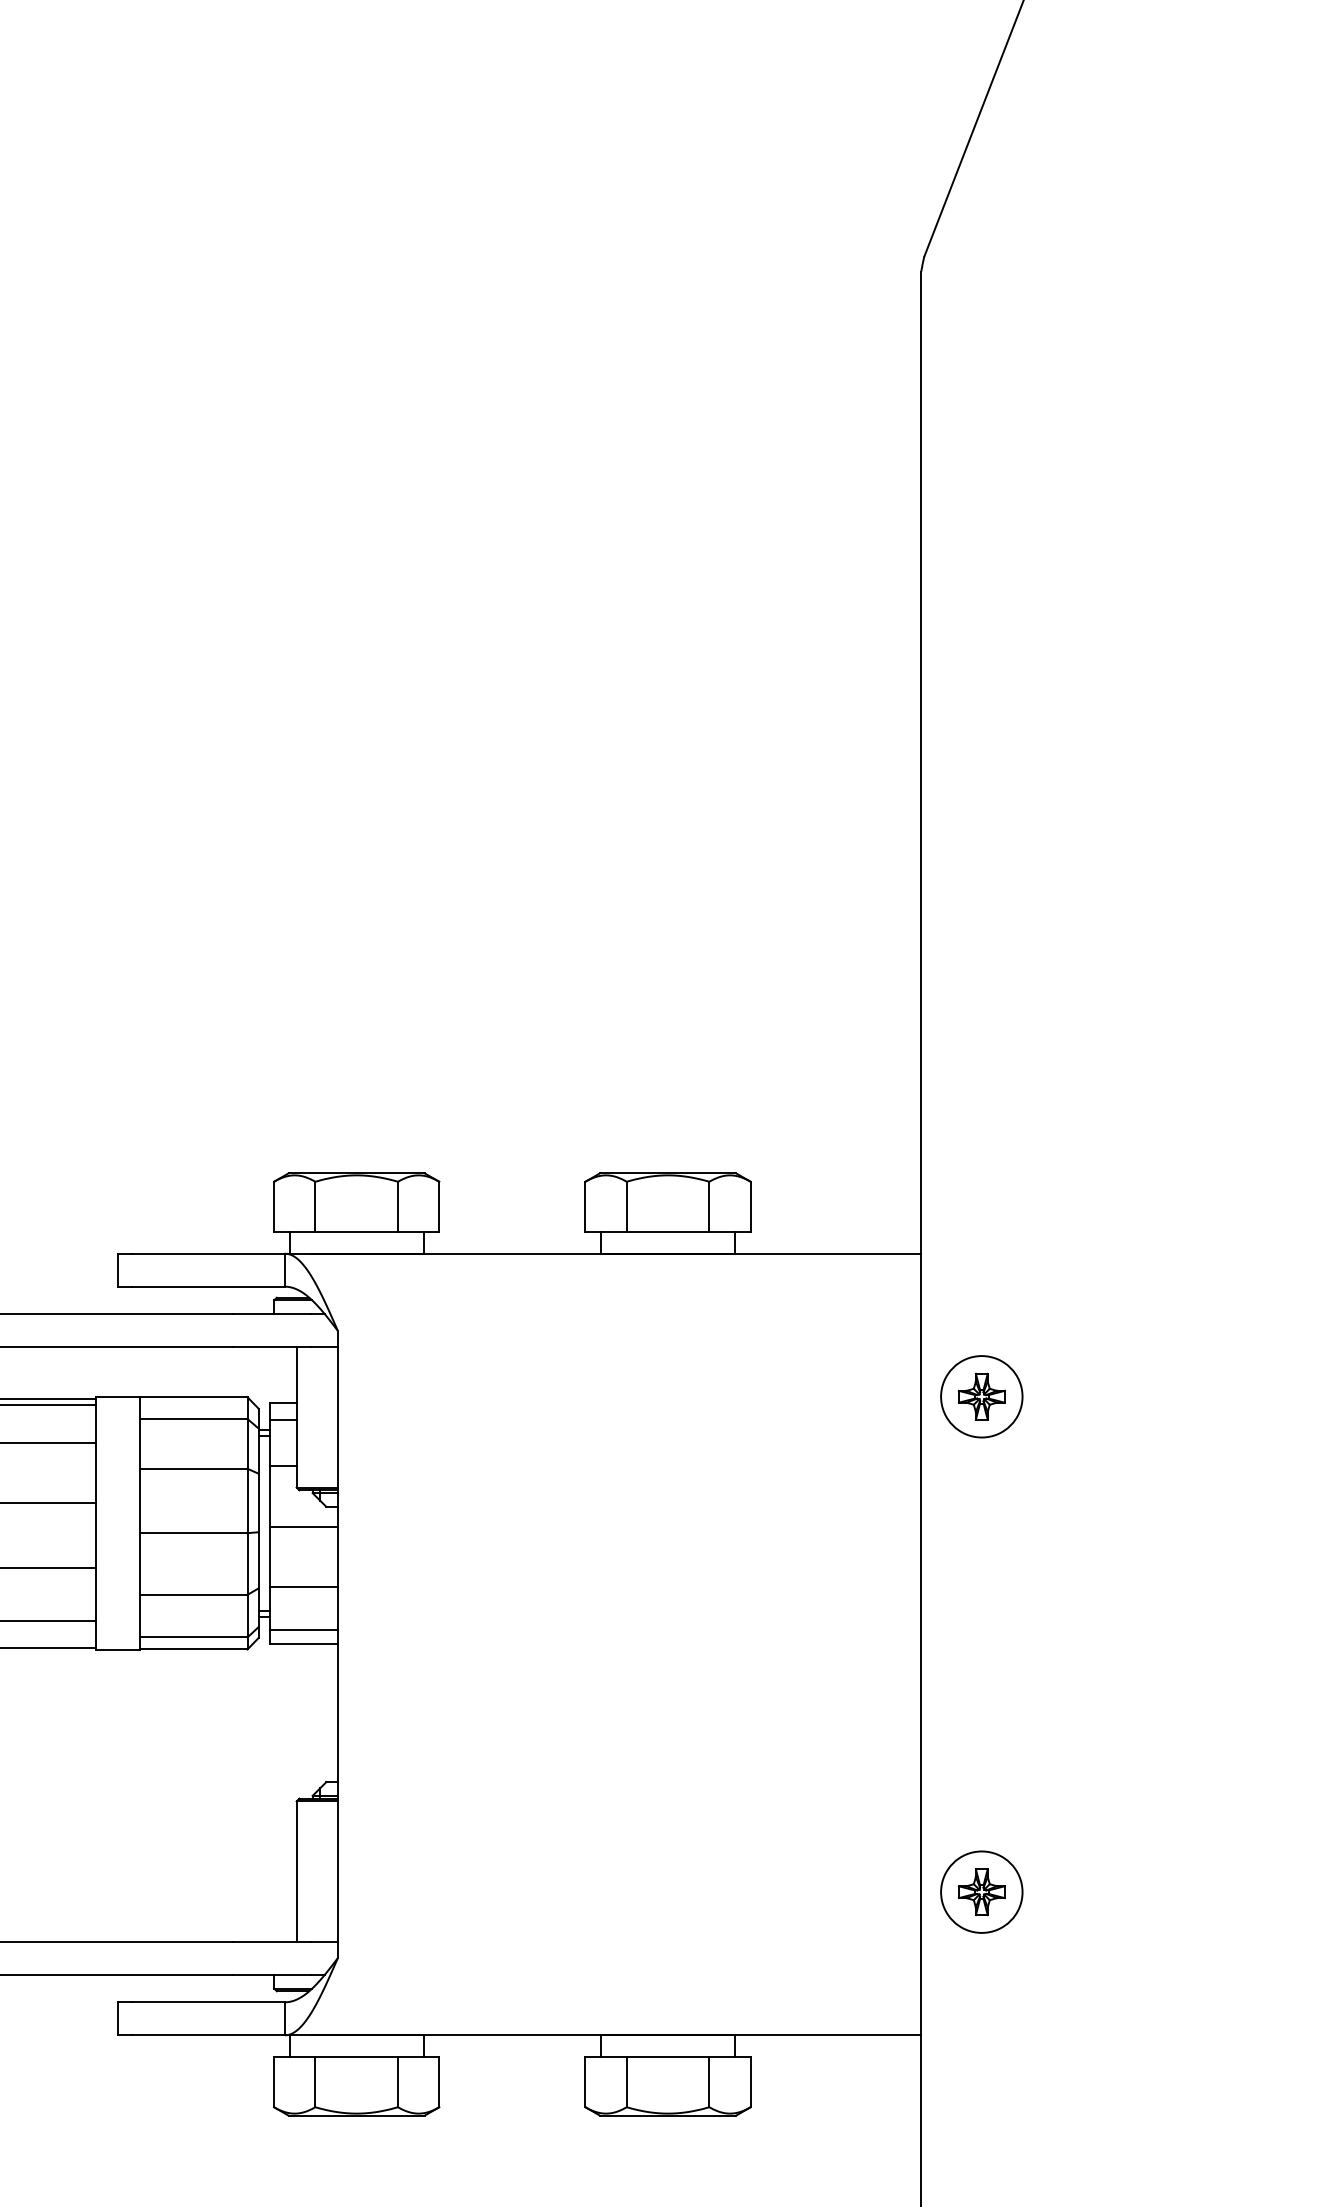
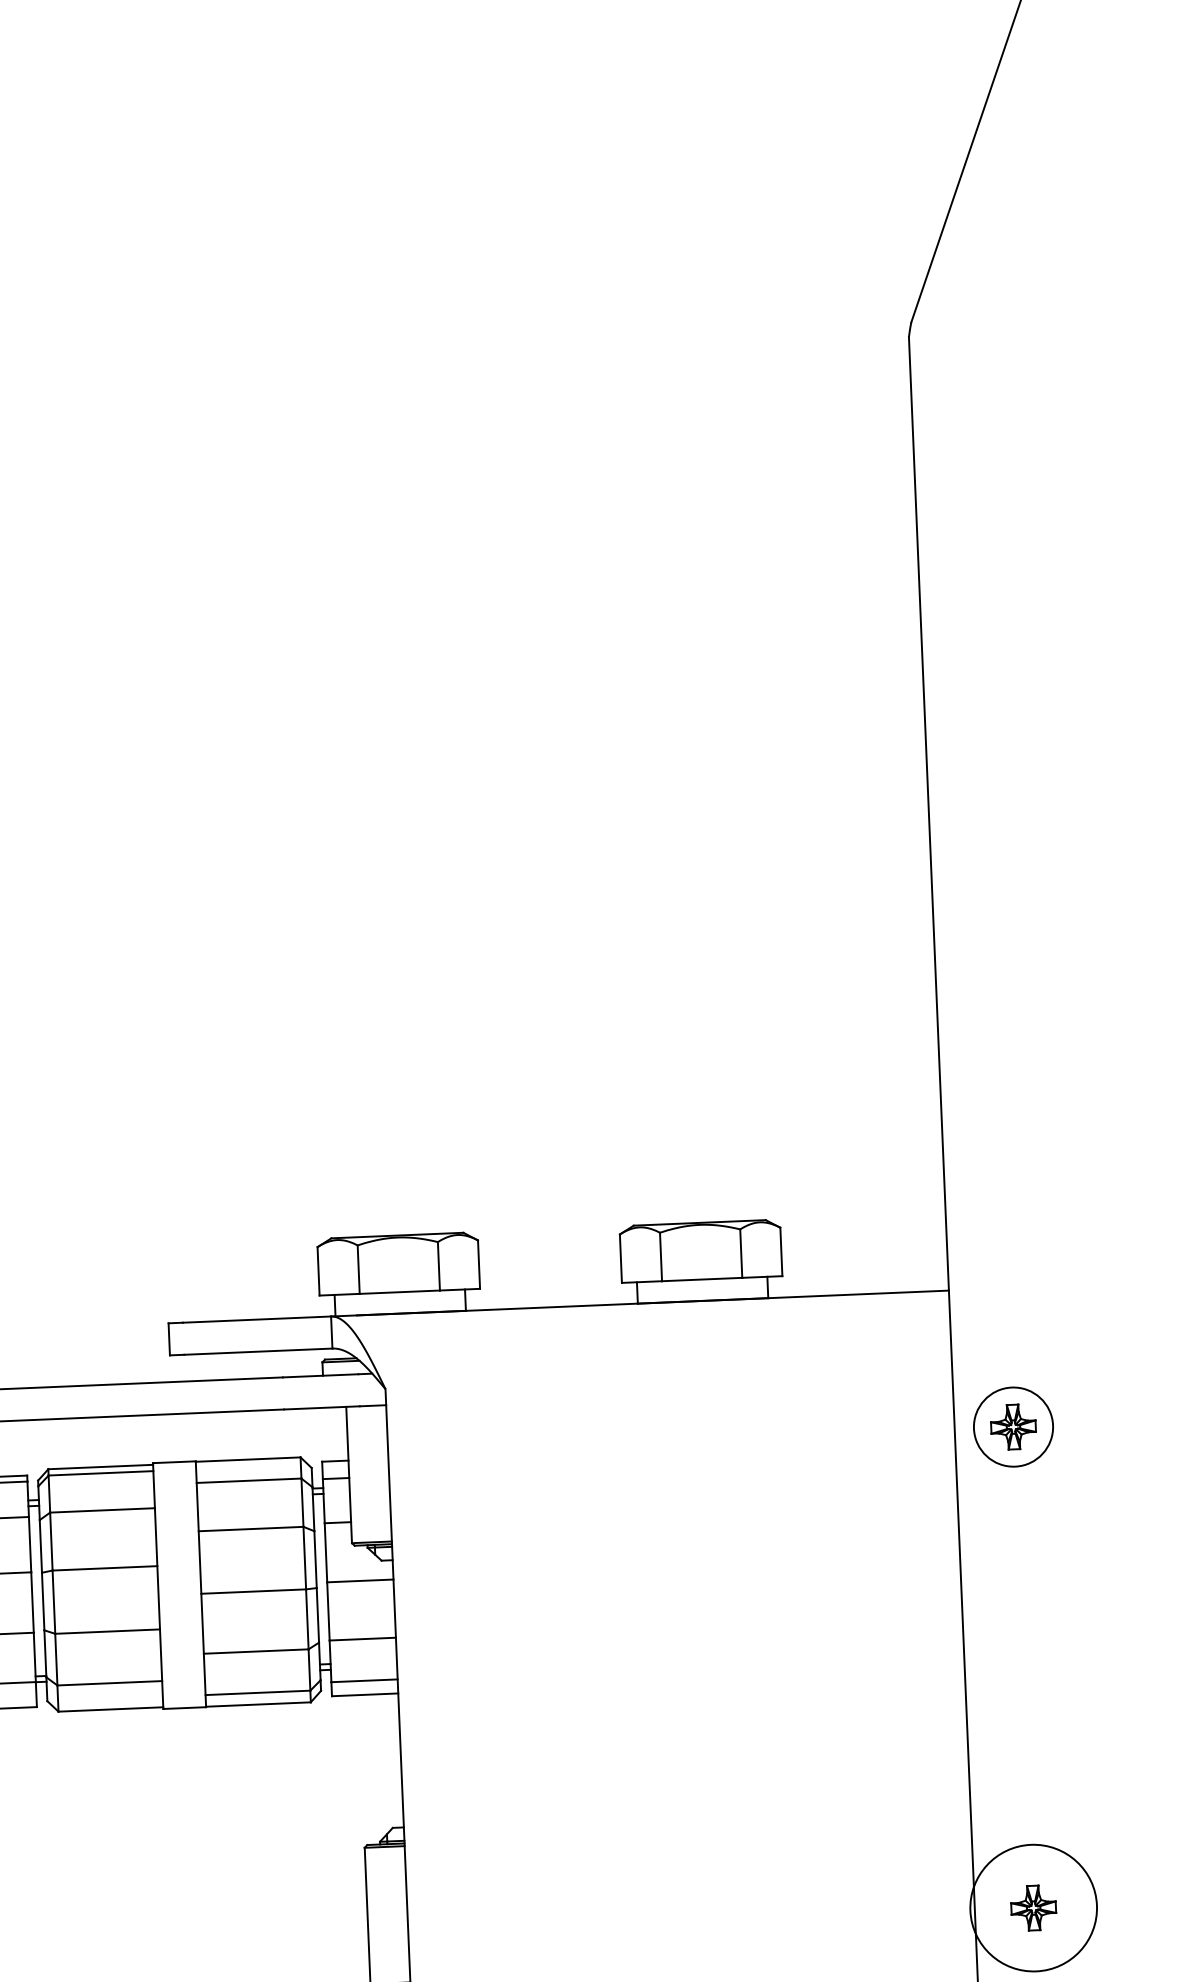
circle: (981, 1891) -> (1033, 1907), size x1.6

